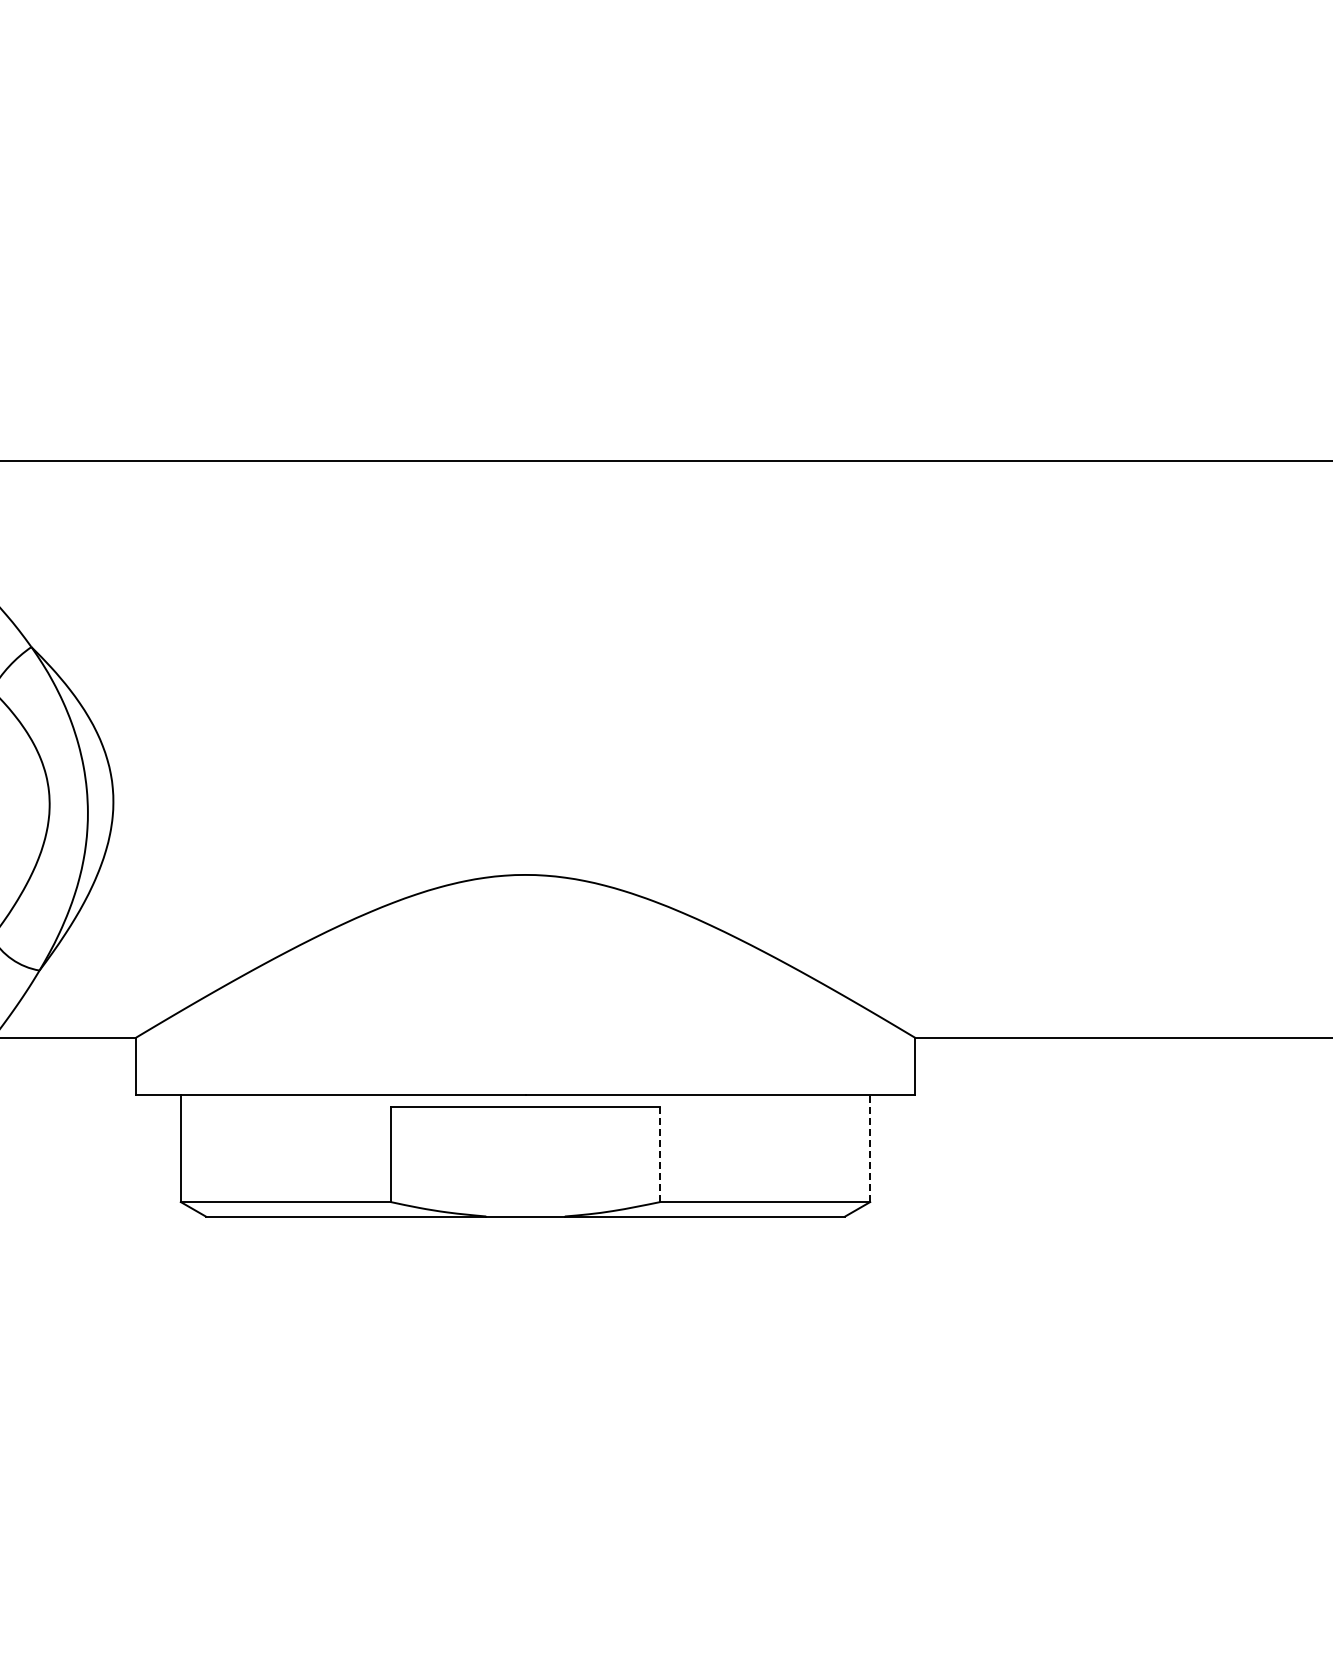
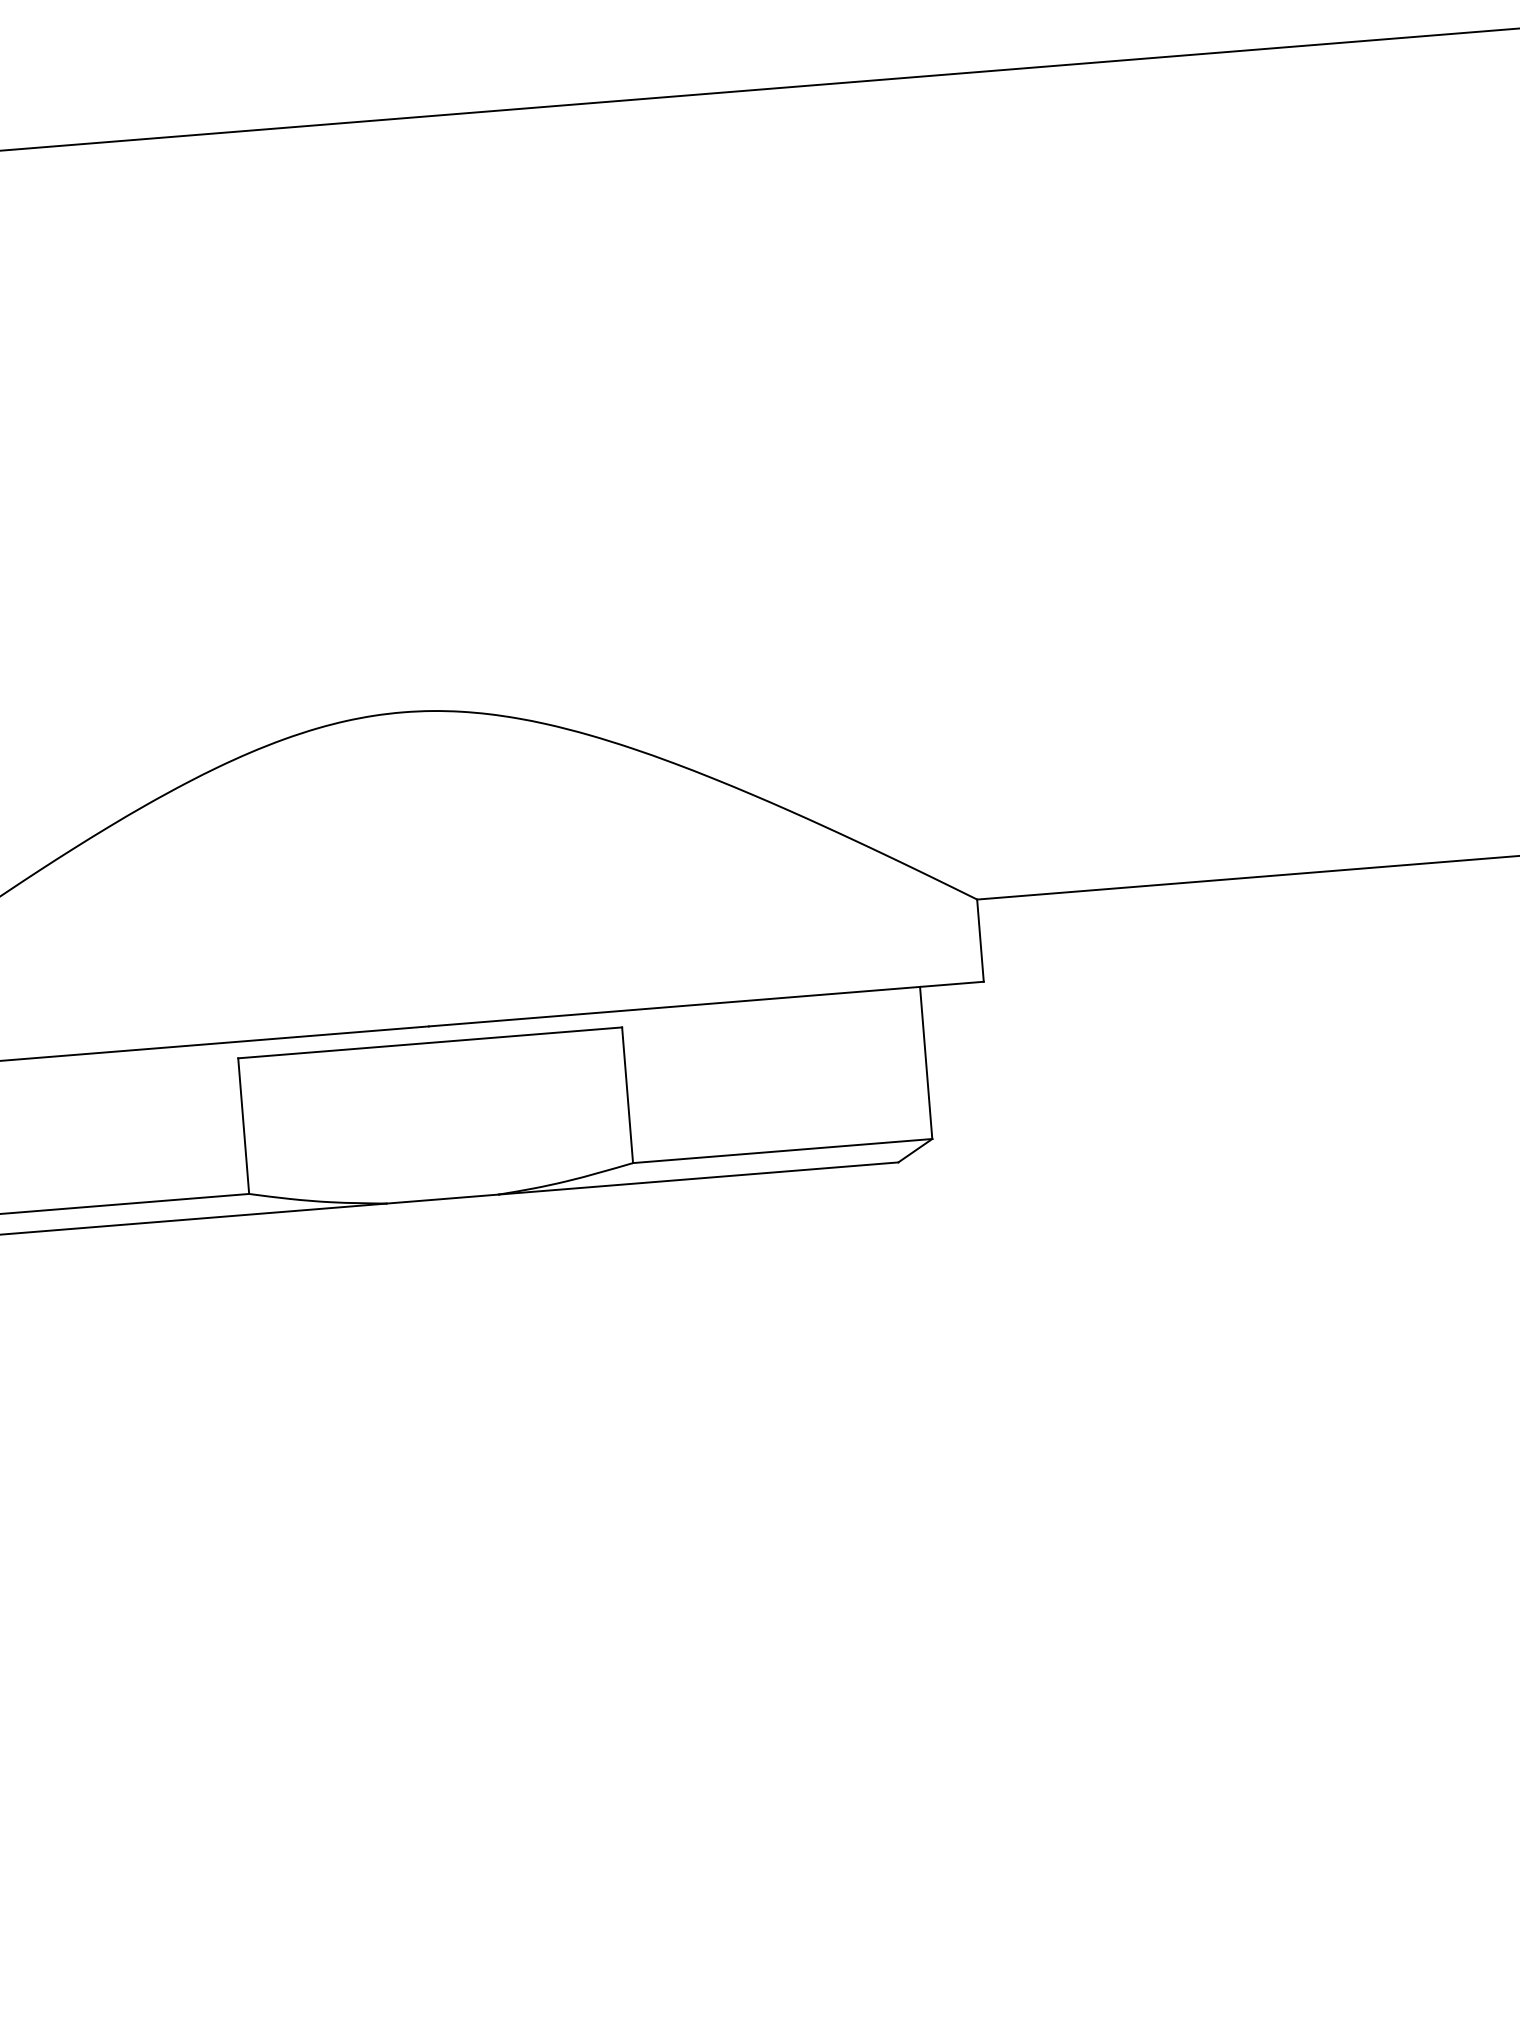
line: (870, 1148) -> (926, 1062), dashed -> solid
line: (660, 1154) -> (627, 1095), dashed -> solid

